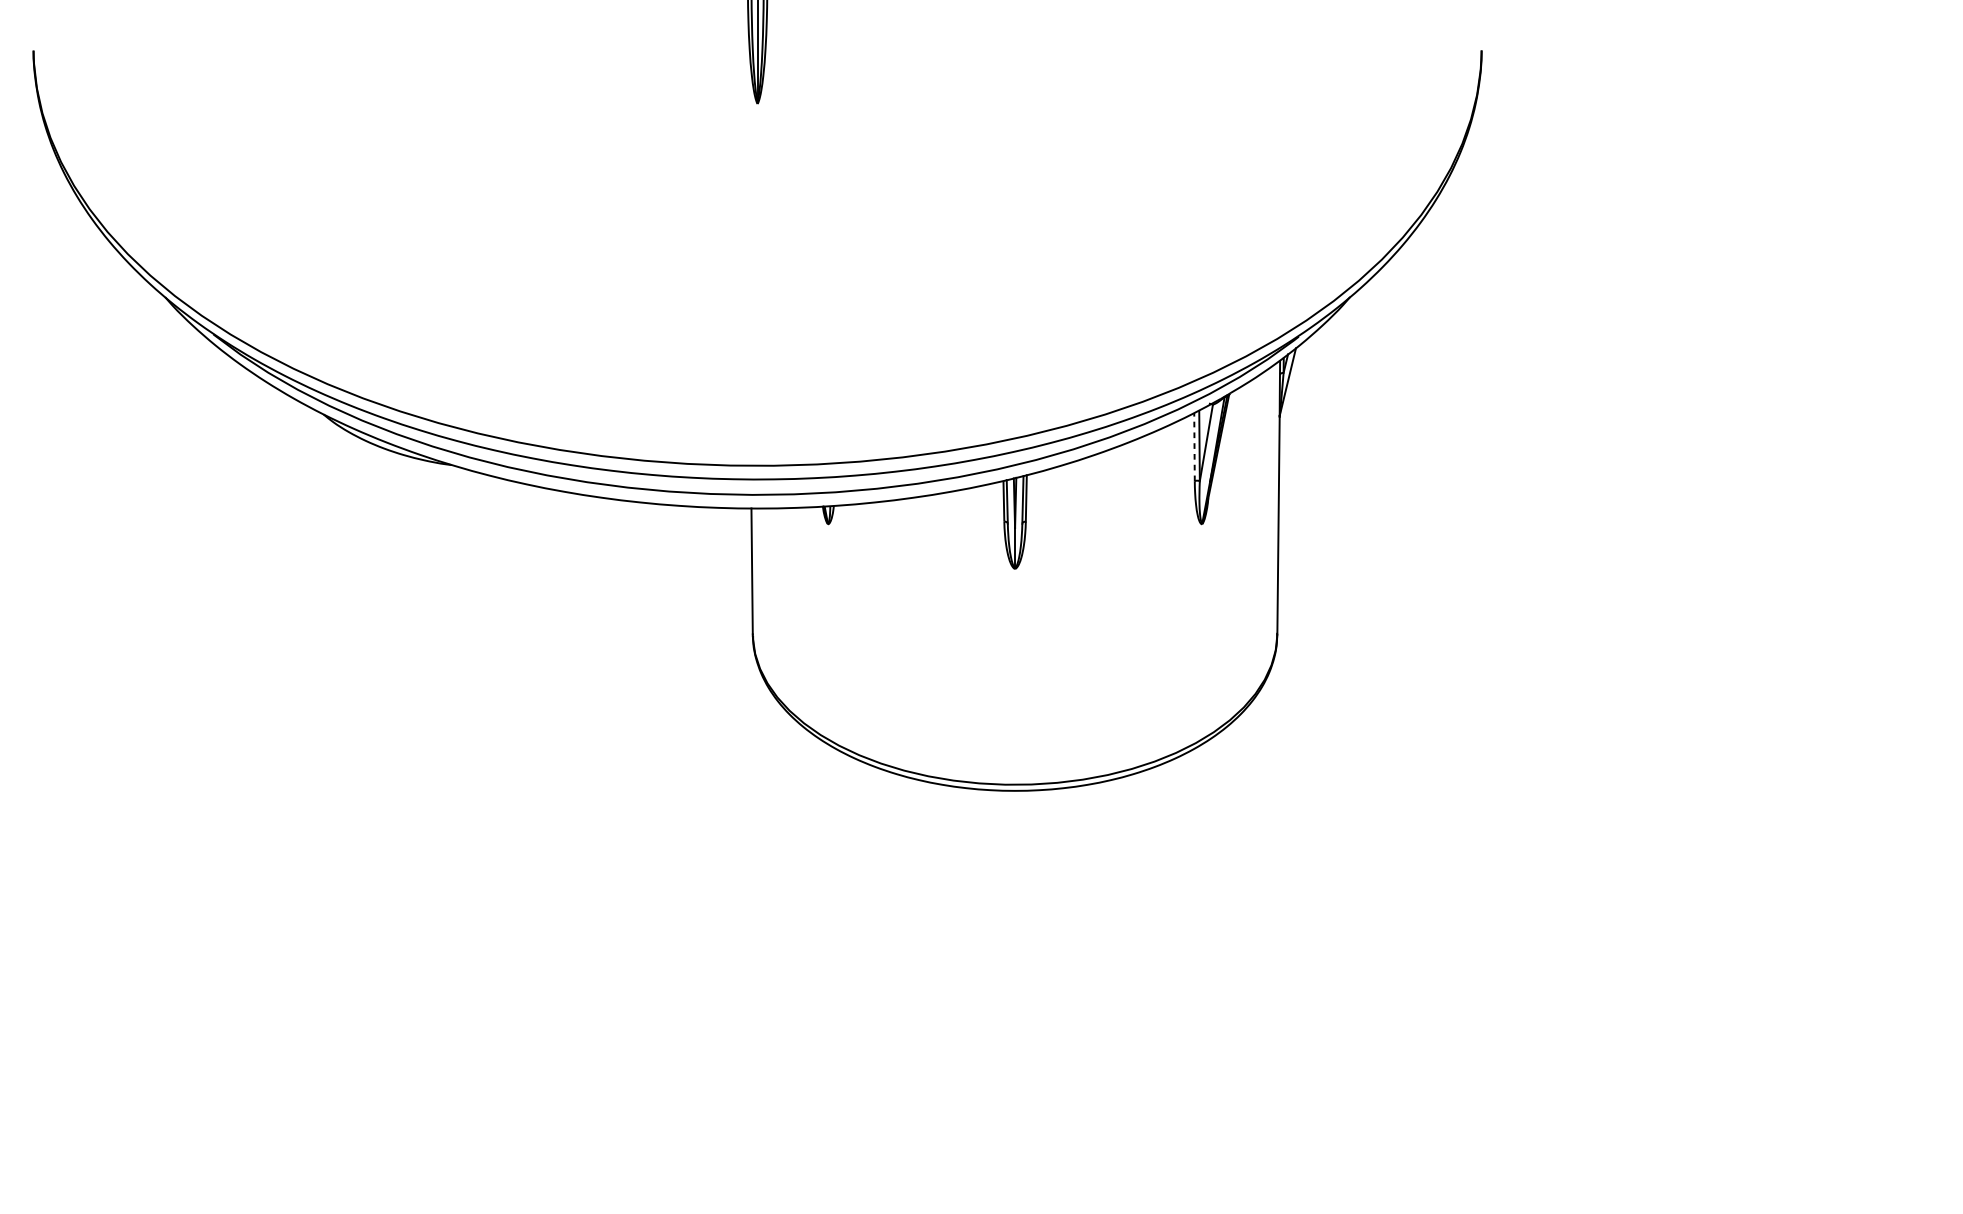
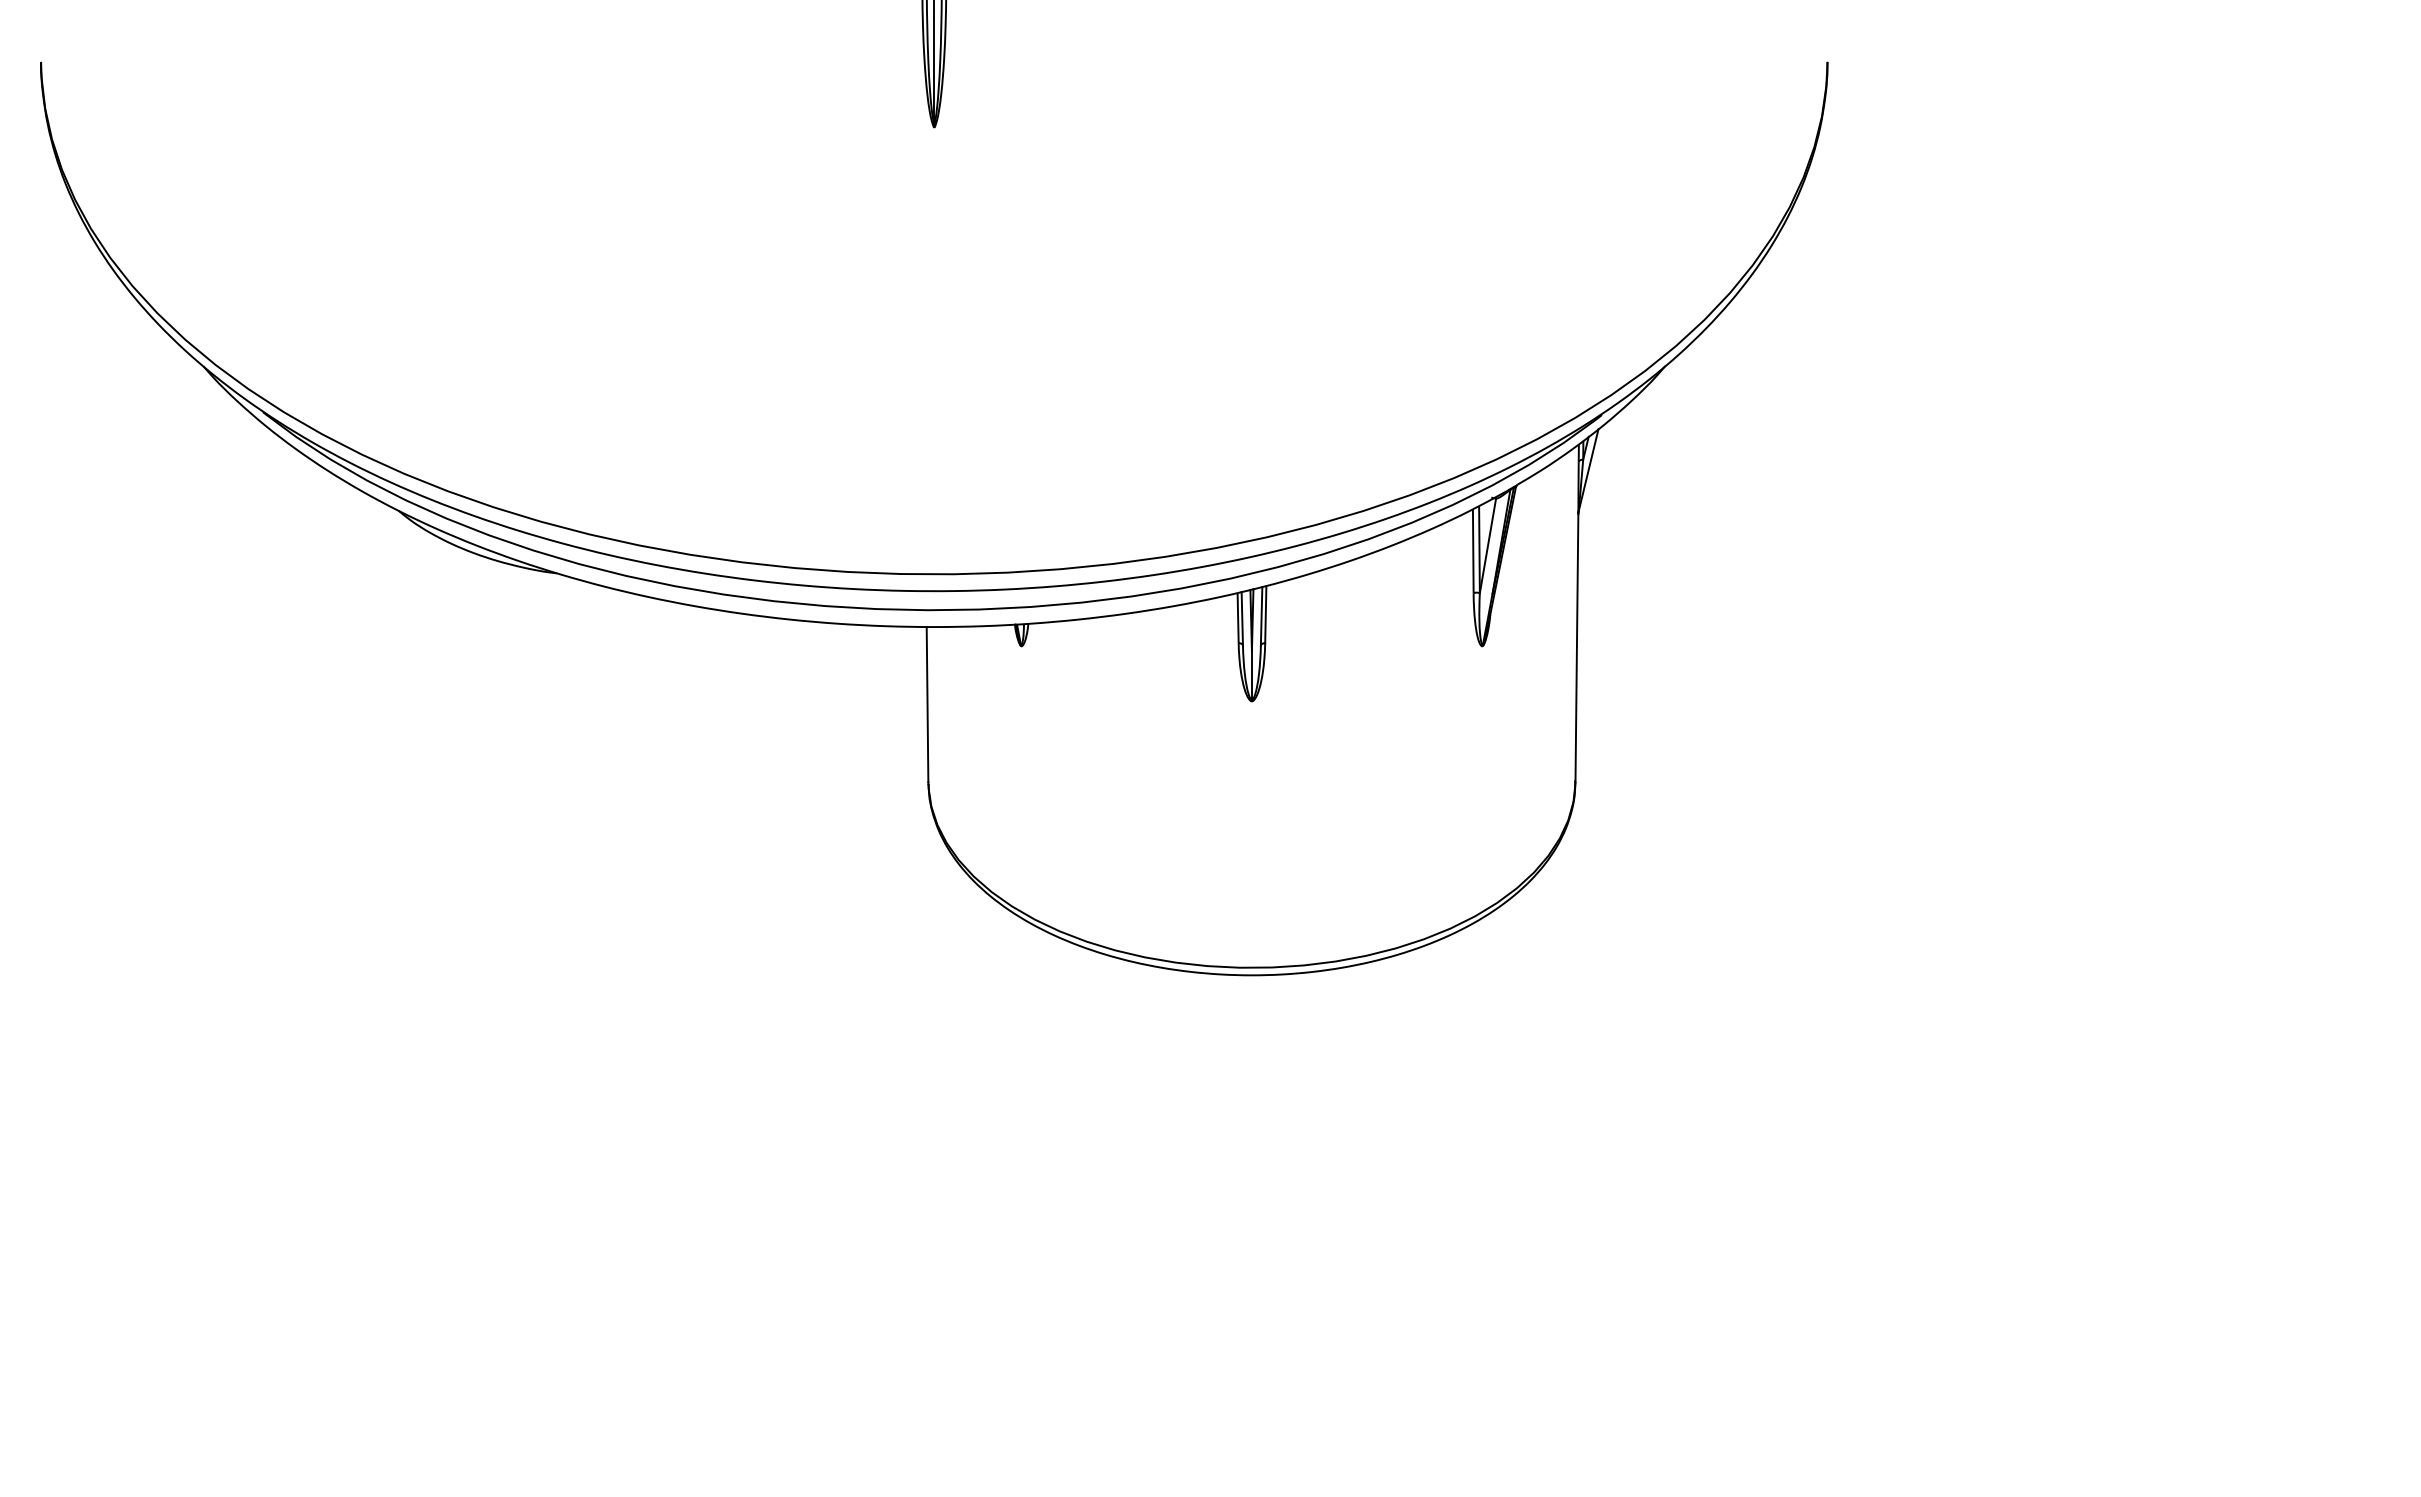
line: (1194, 448) -> (1473, 552), dashed -> solid

